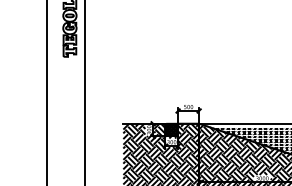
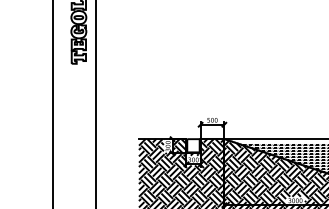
hatch: (171, 129) -> (193, 145), removed

